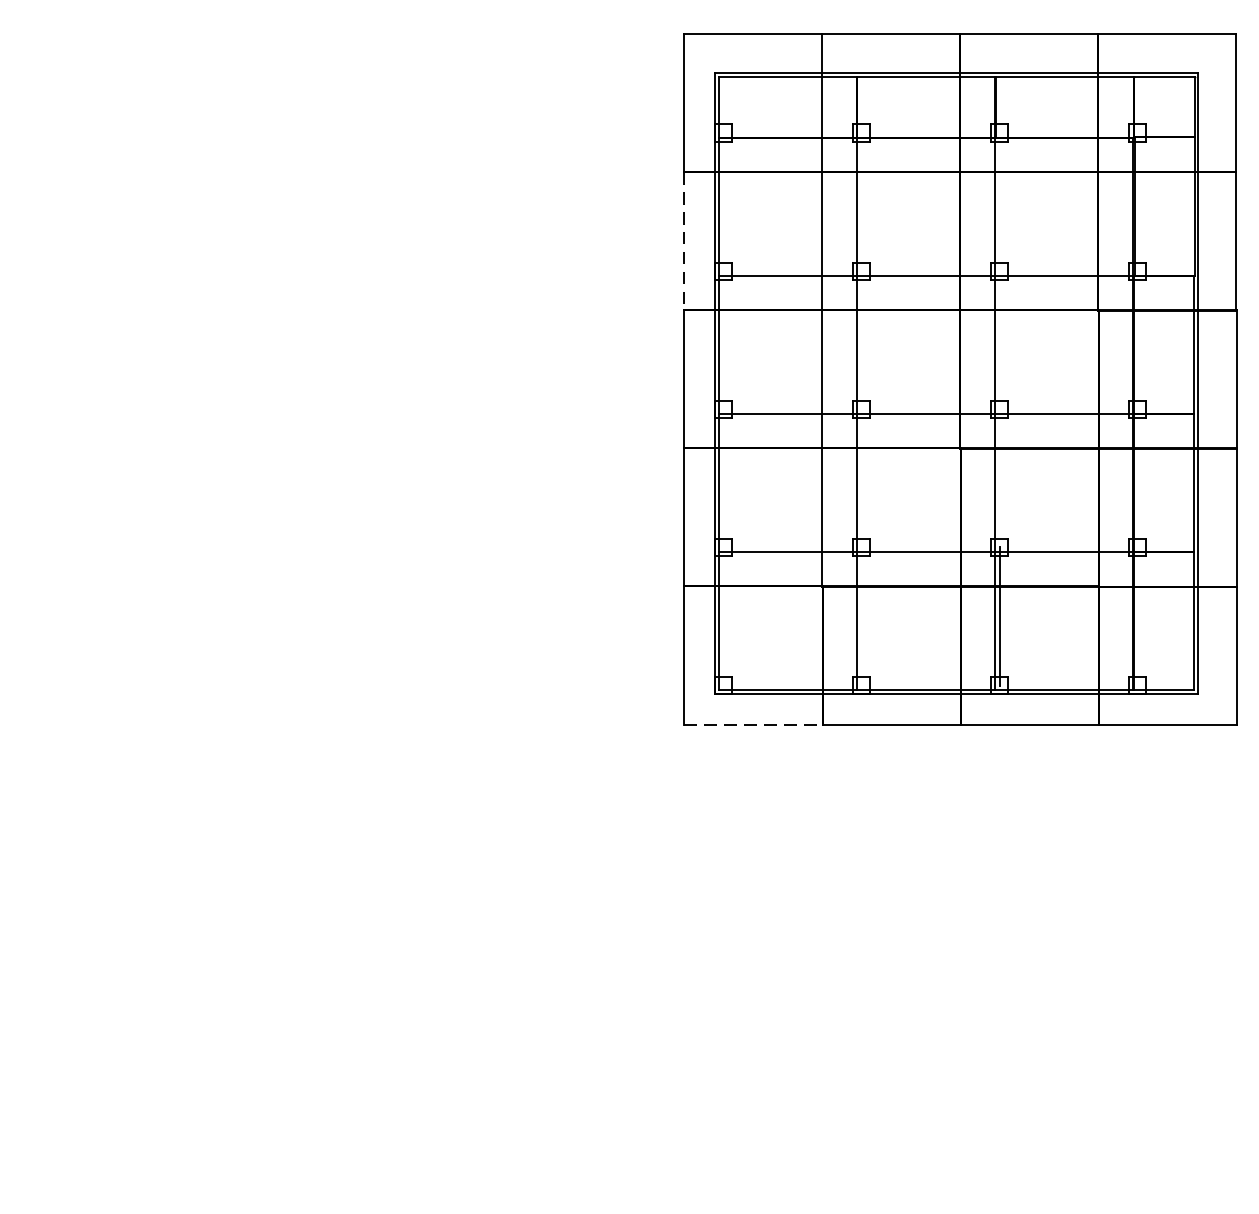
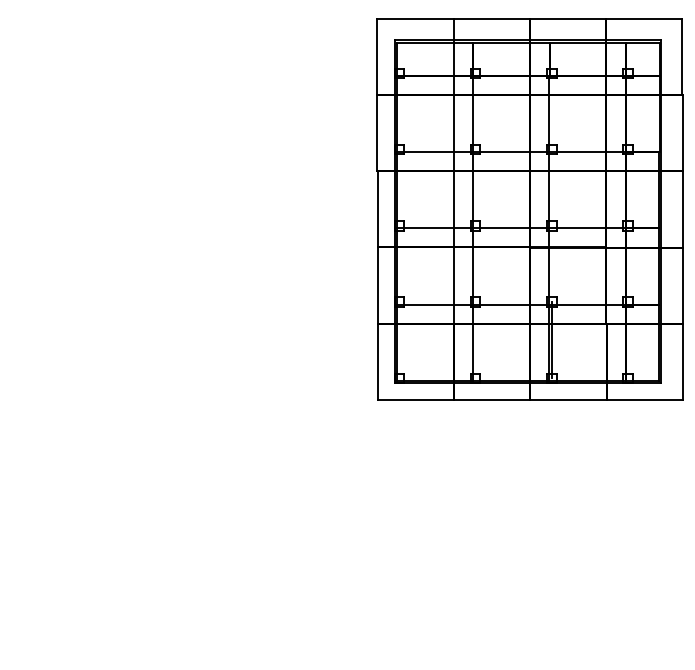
line: (683, 241) -> (377, 133), dashed -> solid
line: (754, 723) -> (416, 399), dashed -> solid

